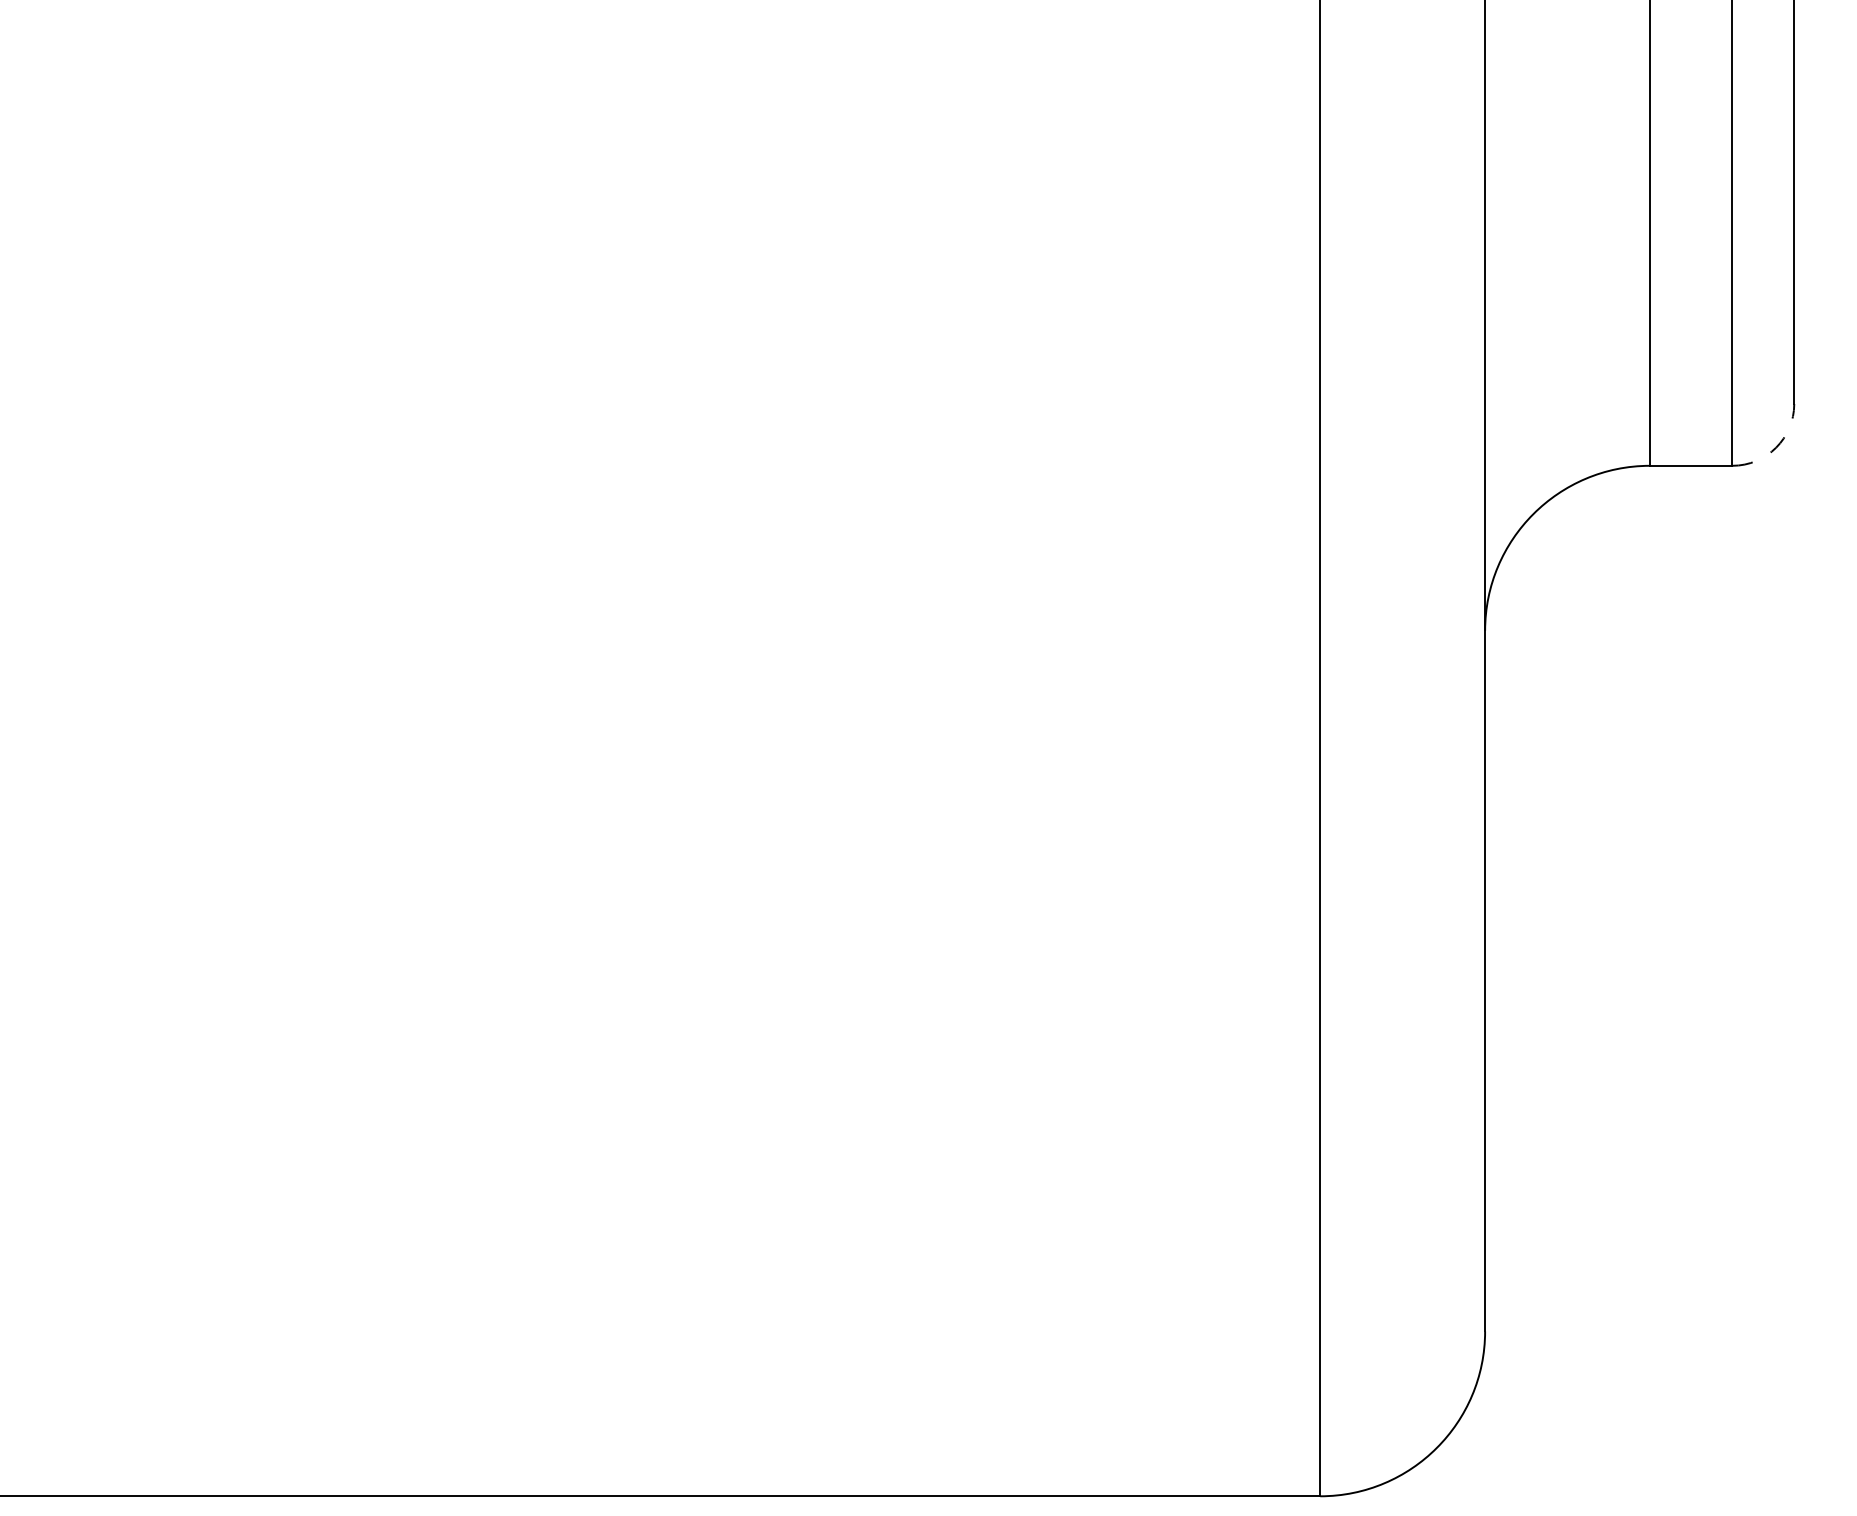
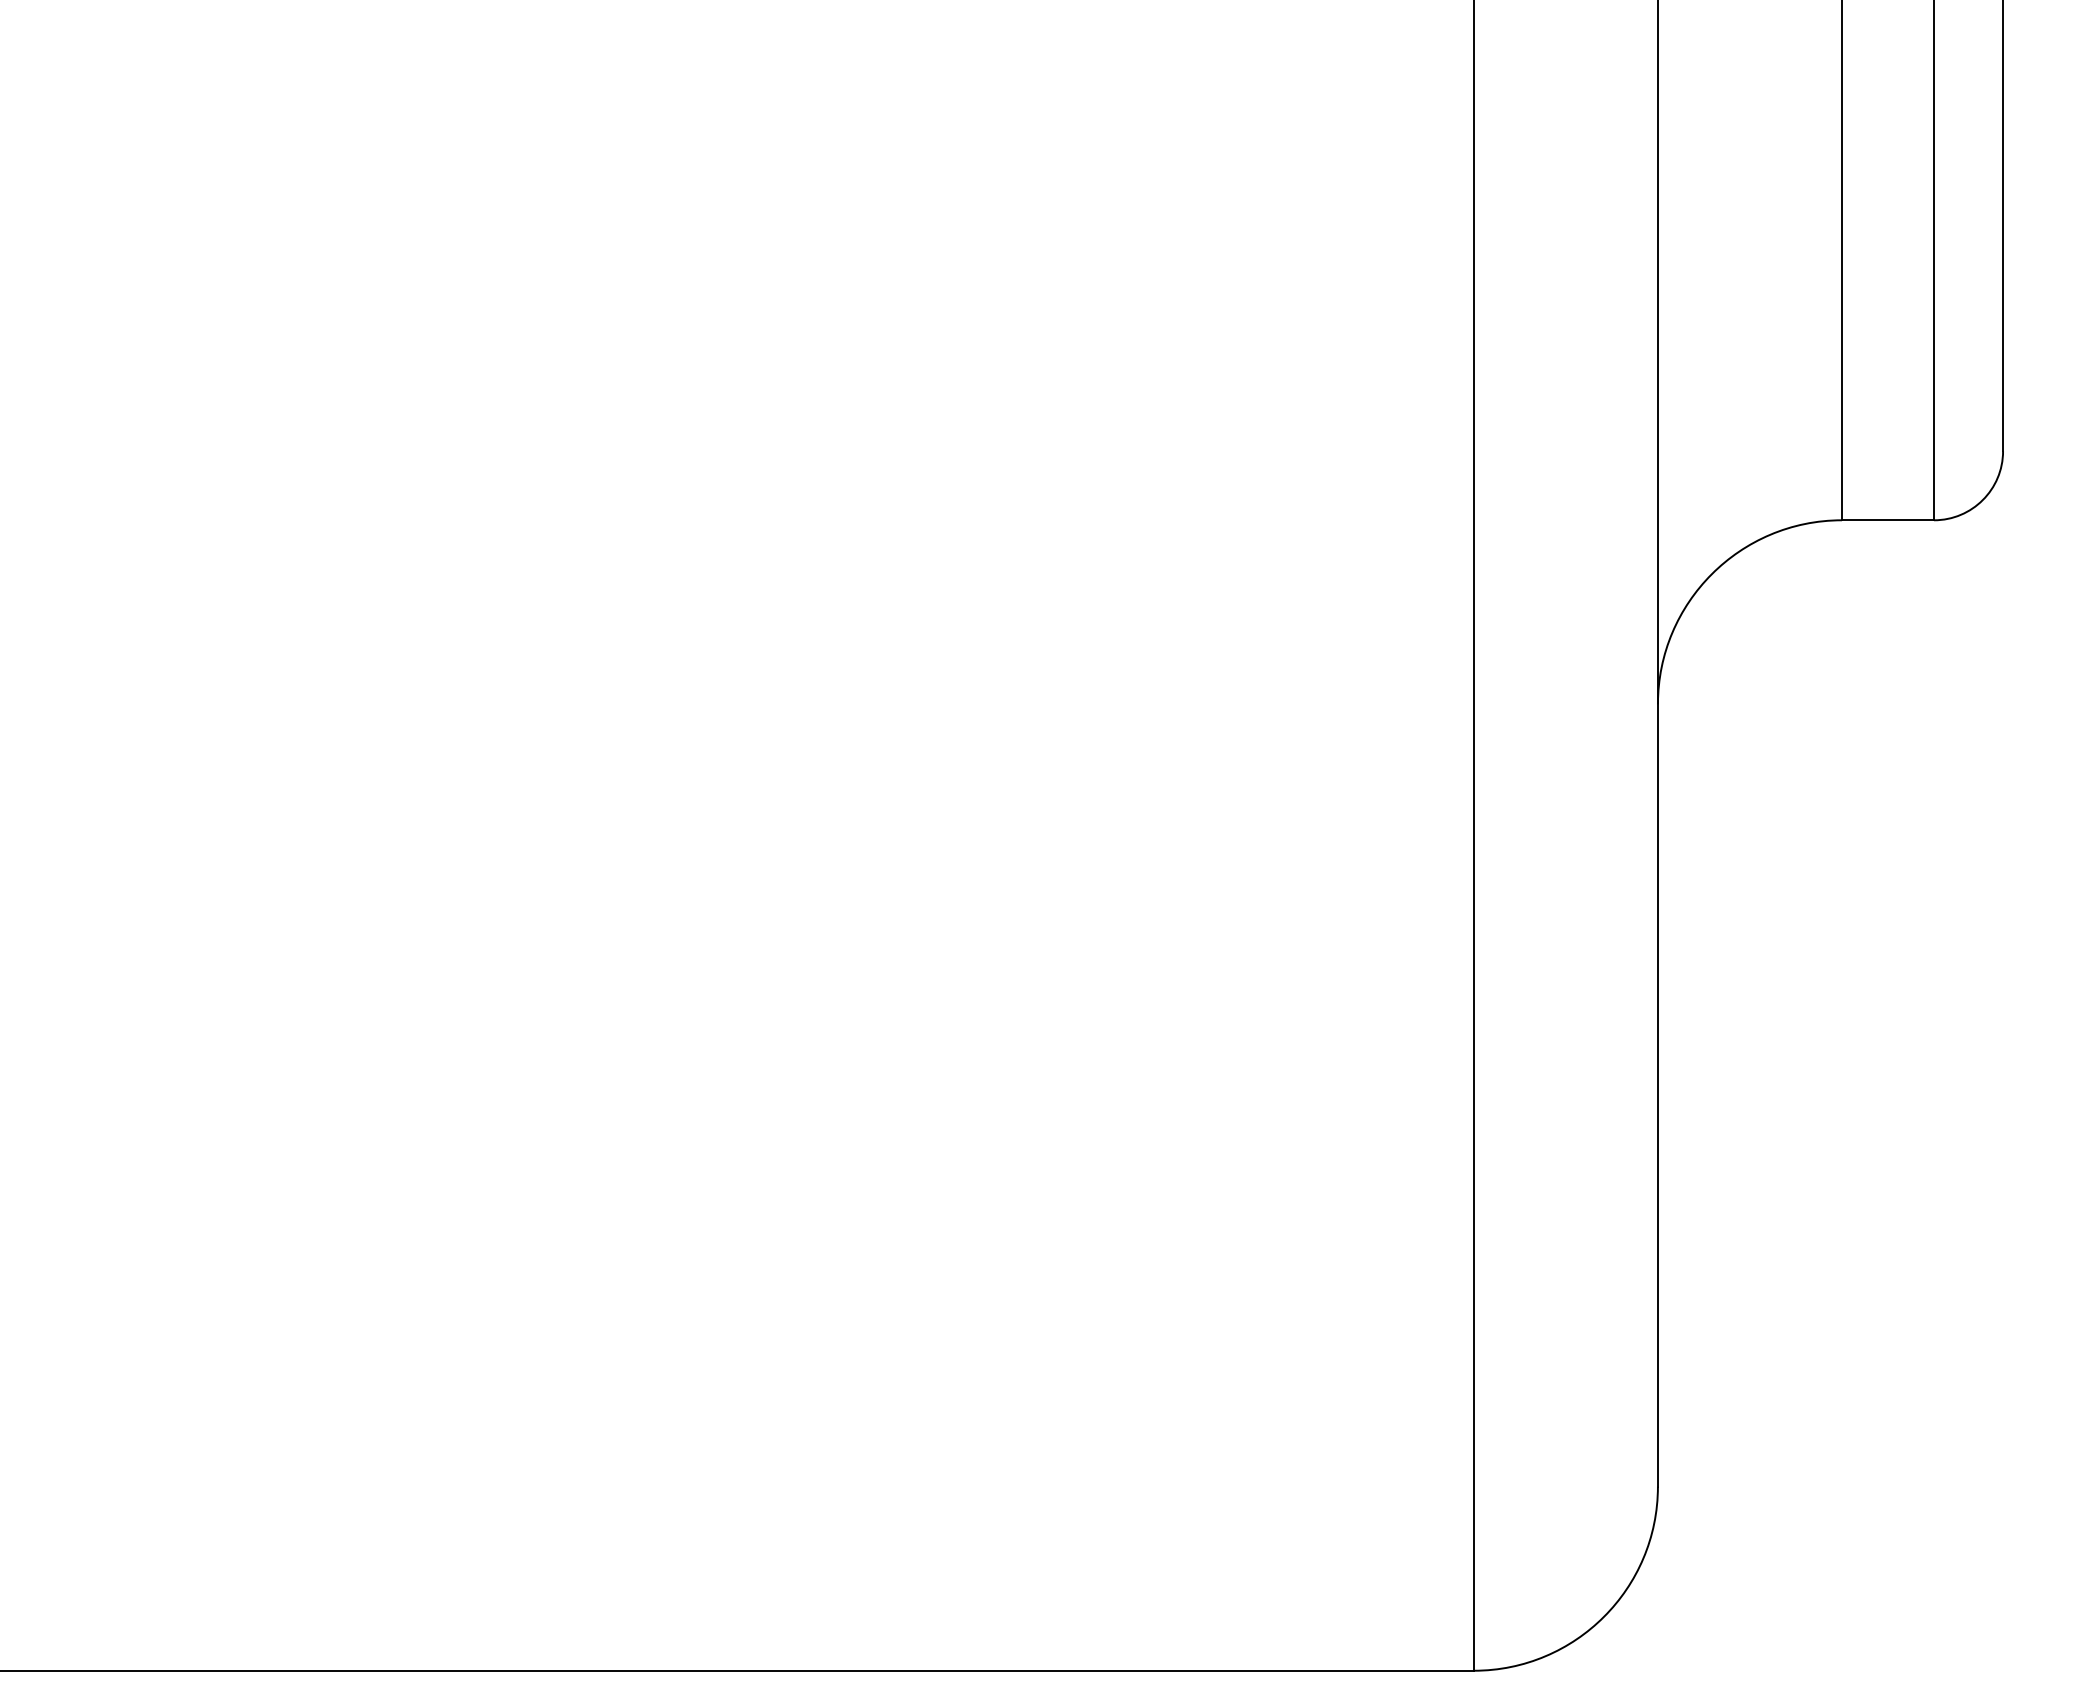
arc: (1775, 448) -> (1982, 500), dashed -> solid

